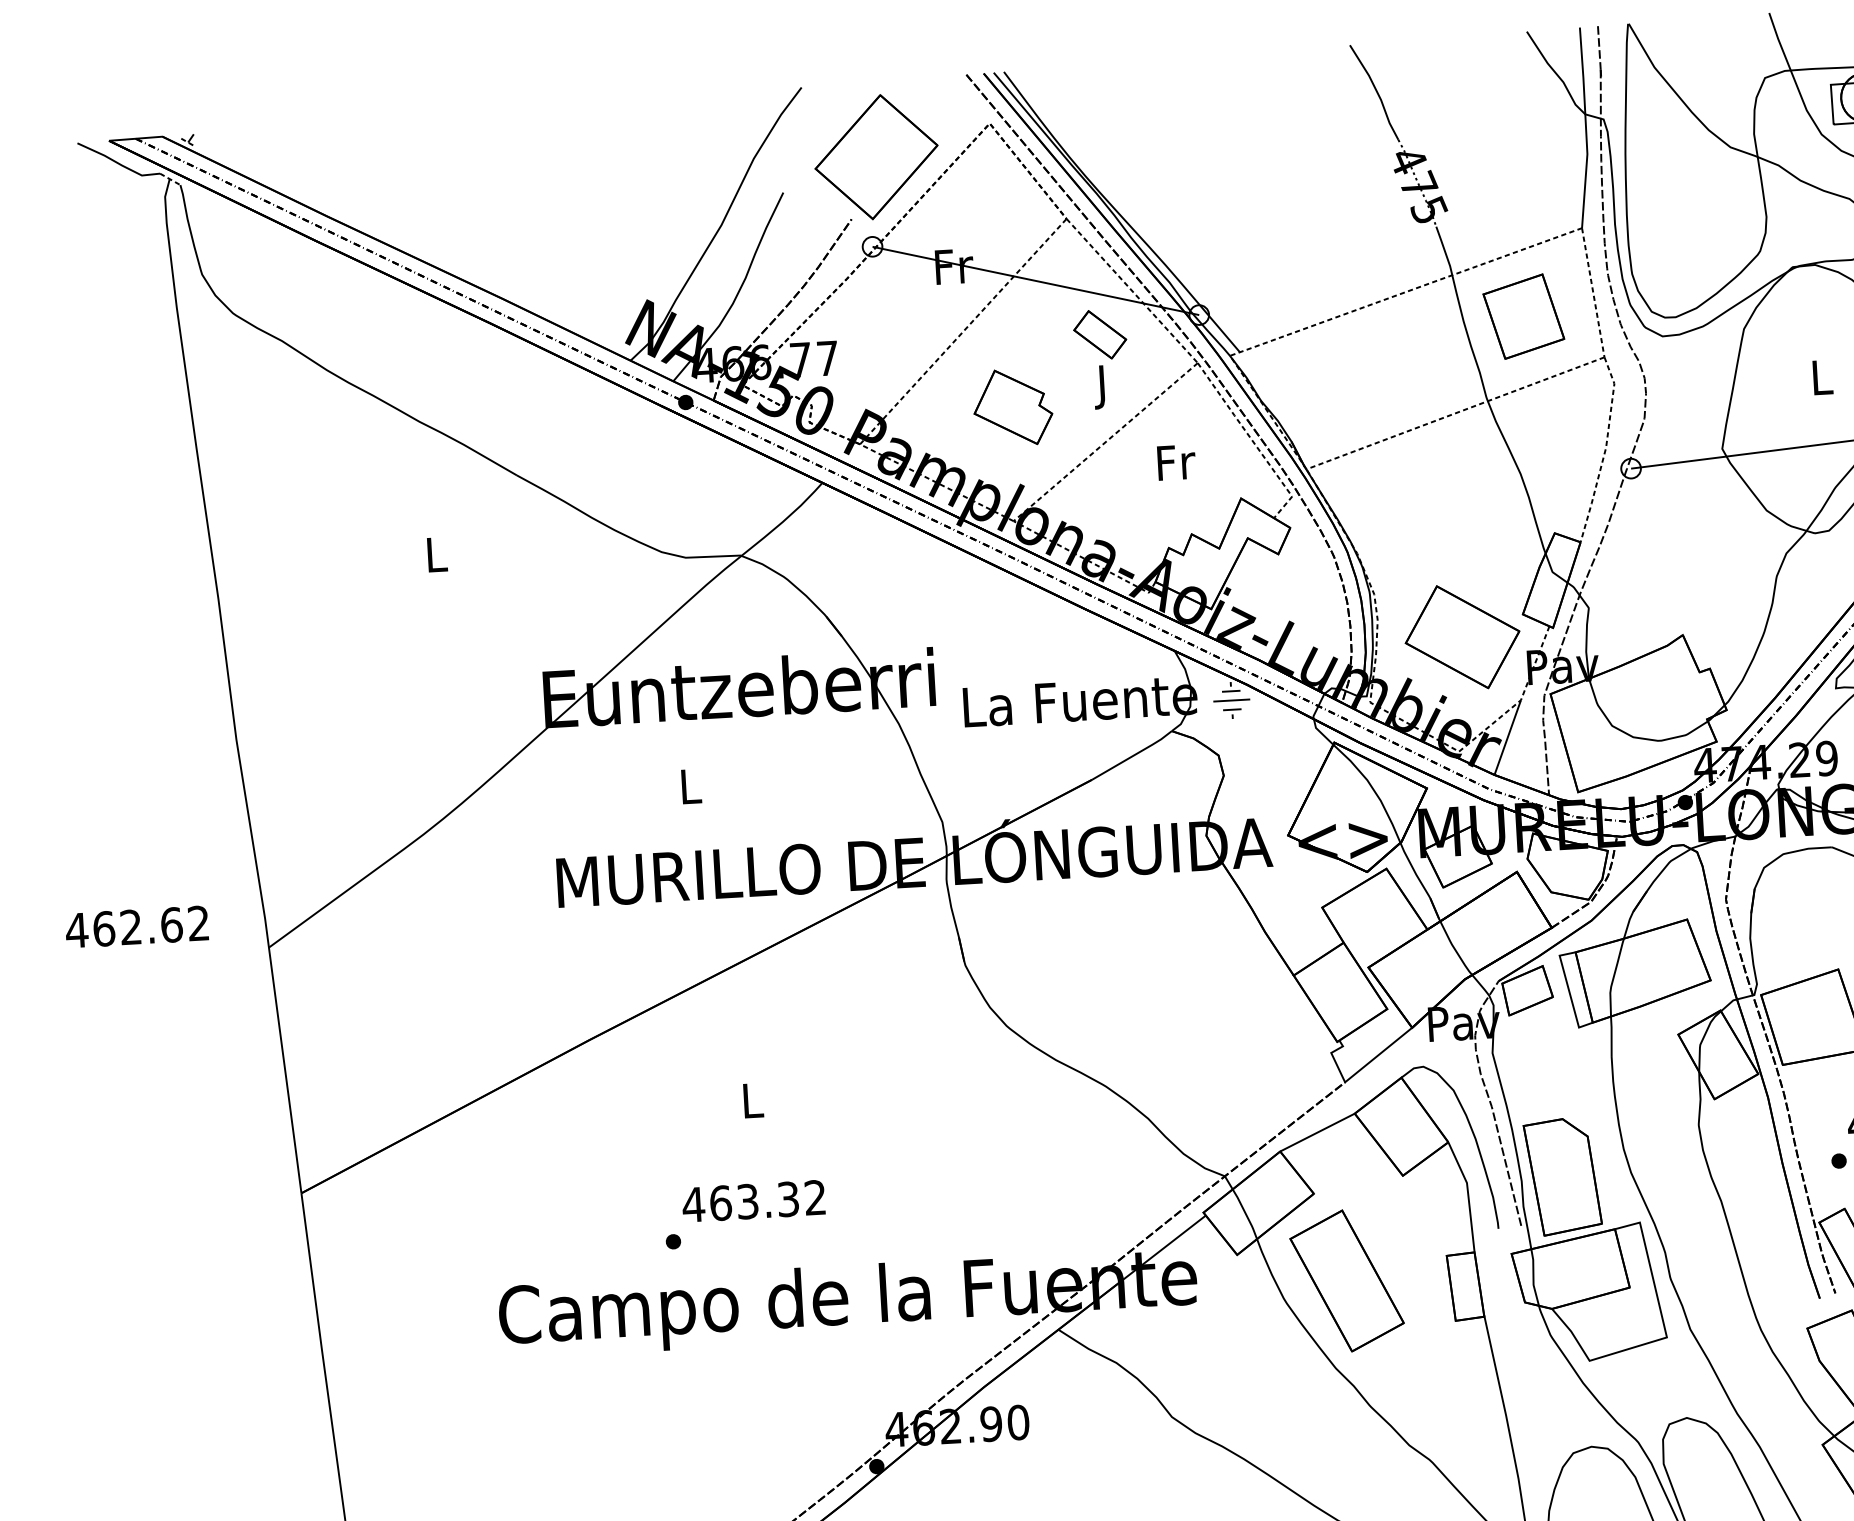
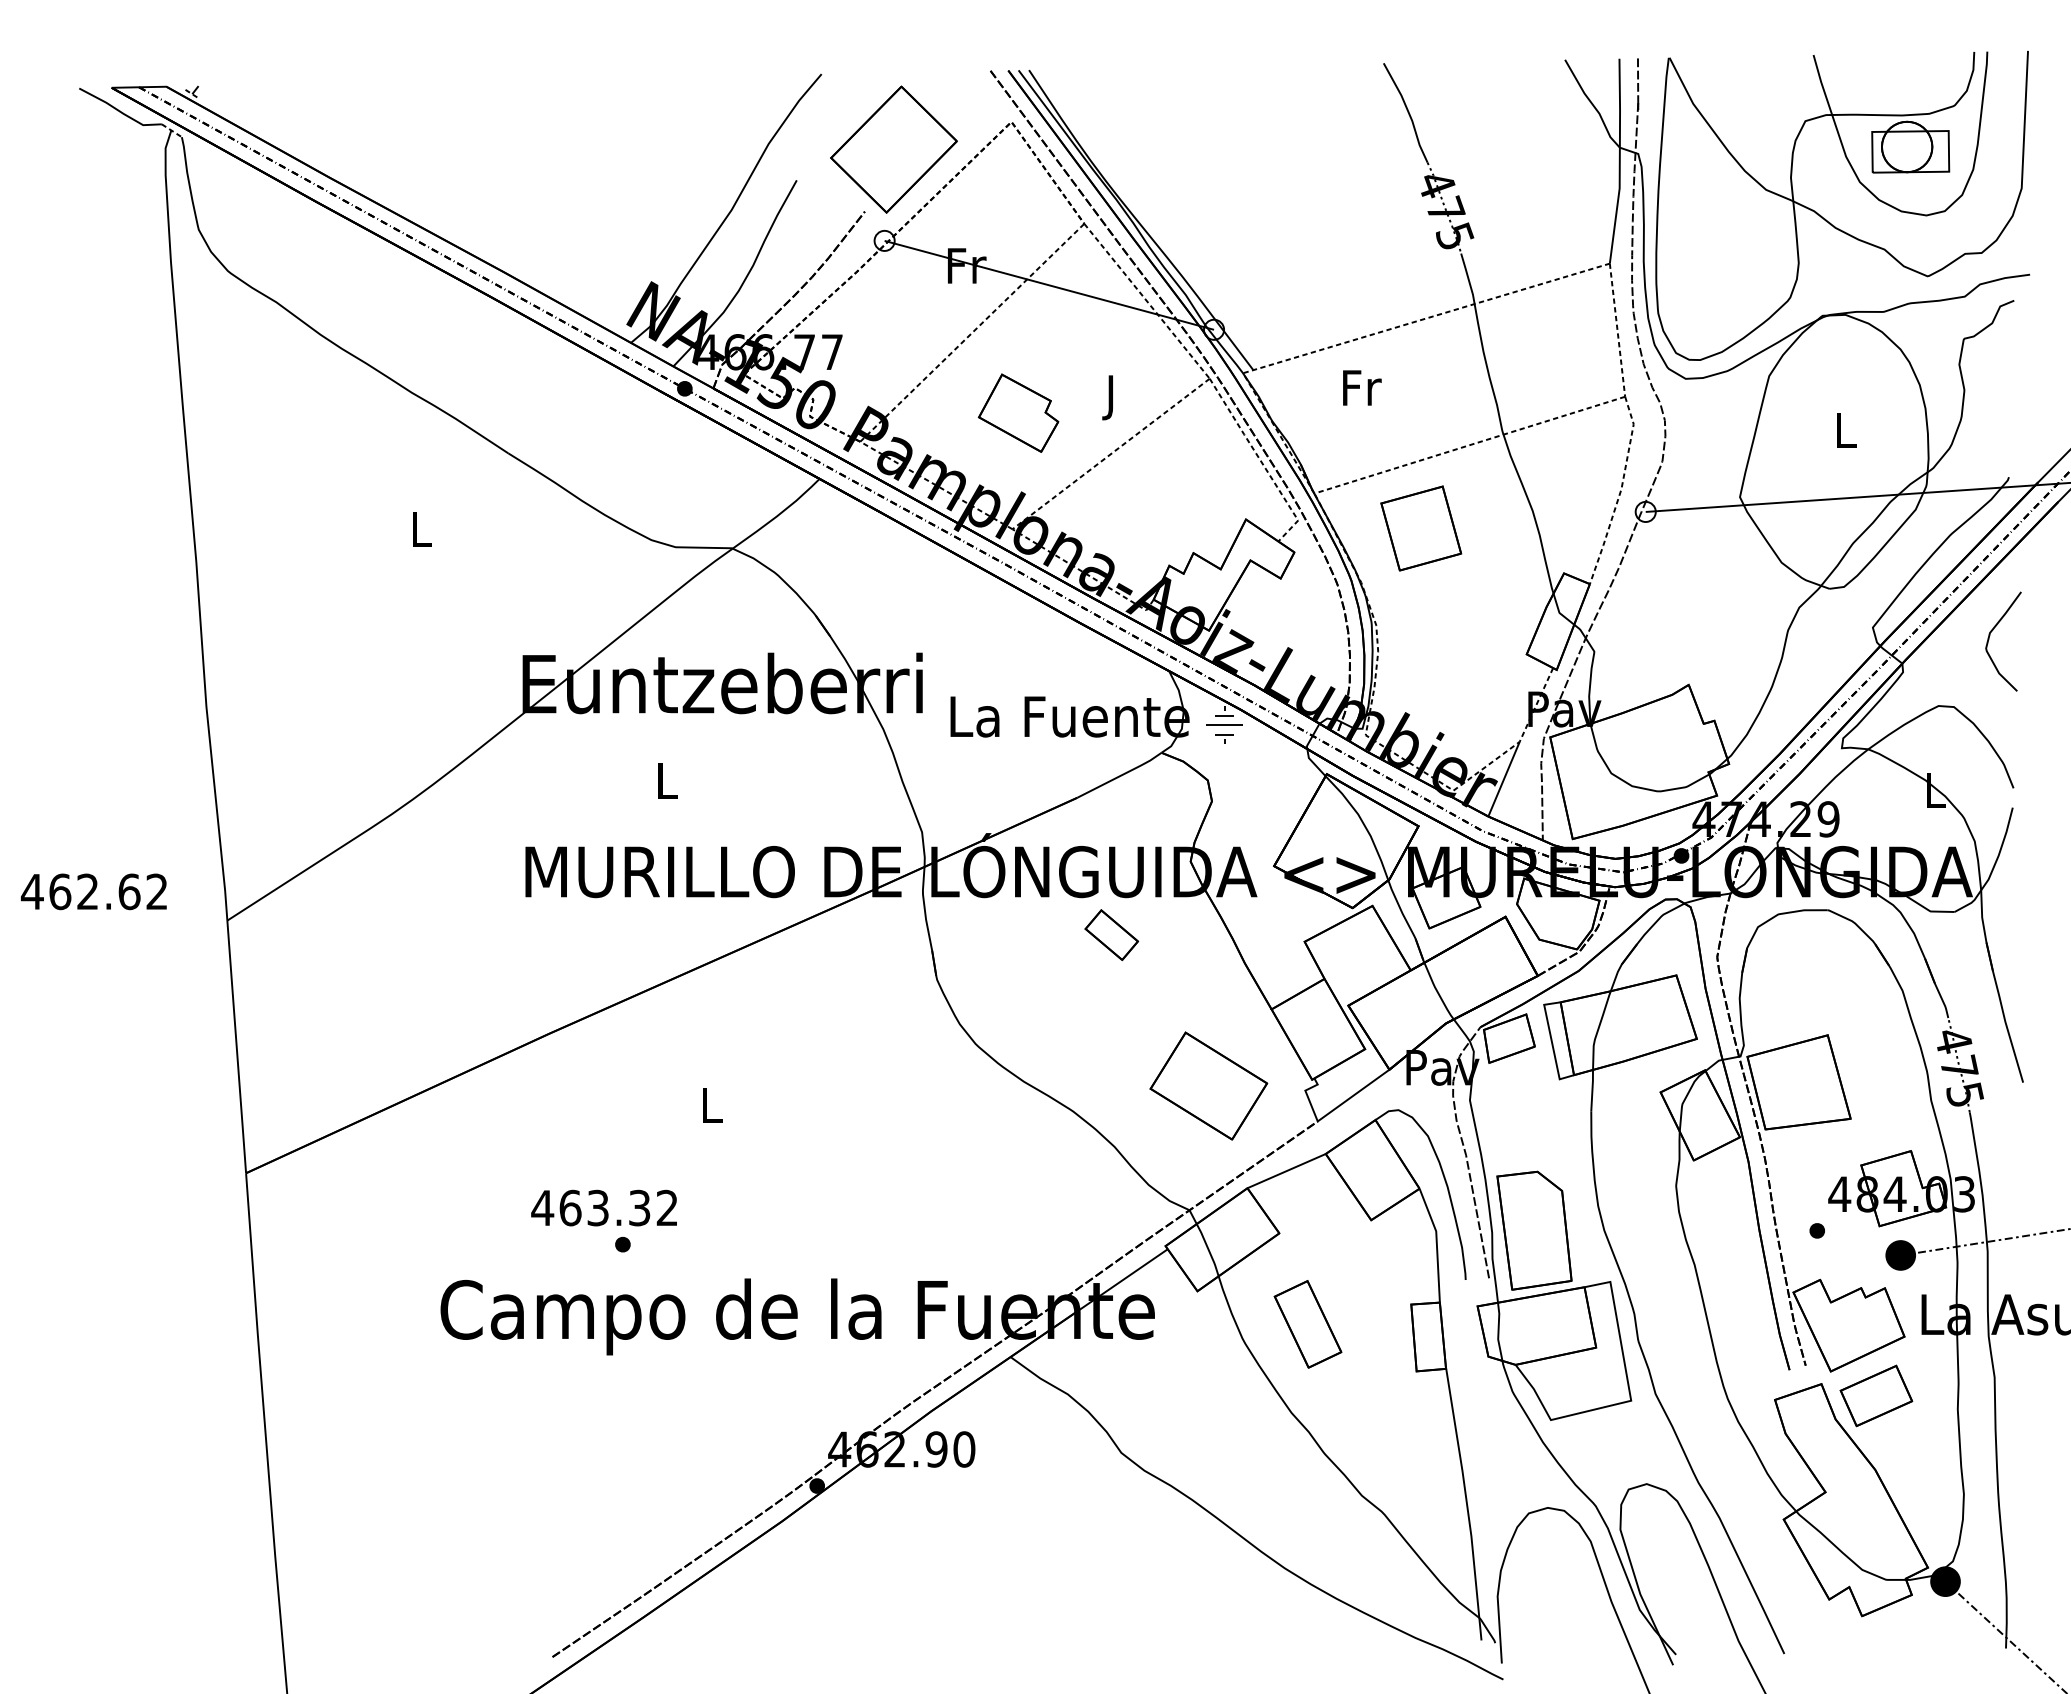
part: (1524, 316) -> (1421, 528), moved
part: (1099, 335) -> (1111, 935), moved
text: (1176, 462) -> (1362, 387), moved
part: (1462, 636) -> (1208, 1085), moved
text: (753, 1200) -> (603, 1207), moved
part: (1346, 1281) -> (1307, 1324), size x0.6

